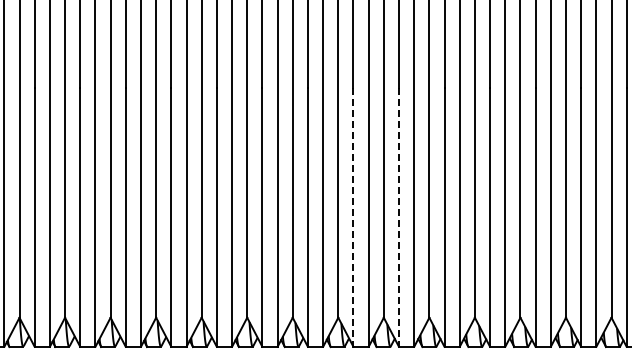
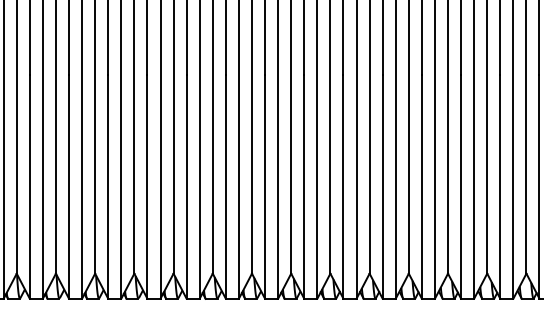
line: (353, 217) -> (304, 187), dashed -> solid
line: (398, 217) -> (343, 187), dashed -> solid

